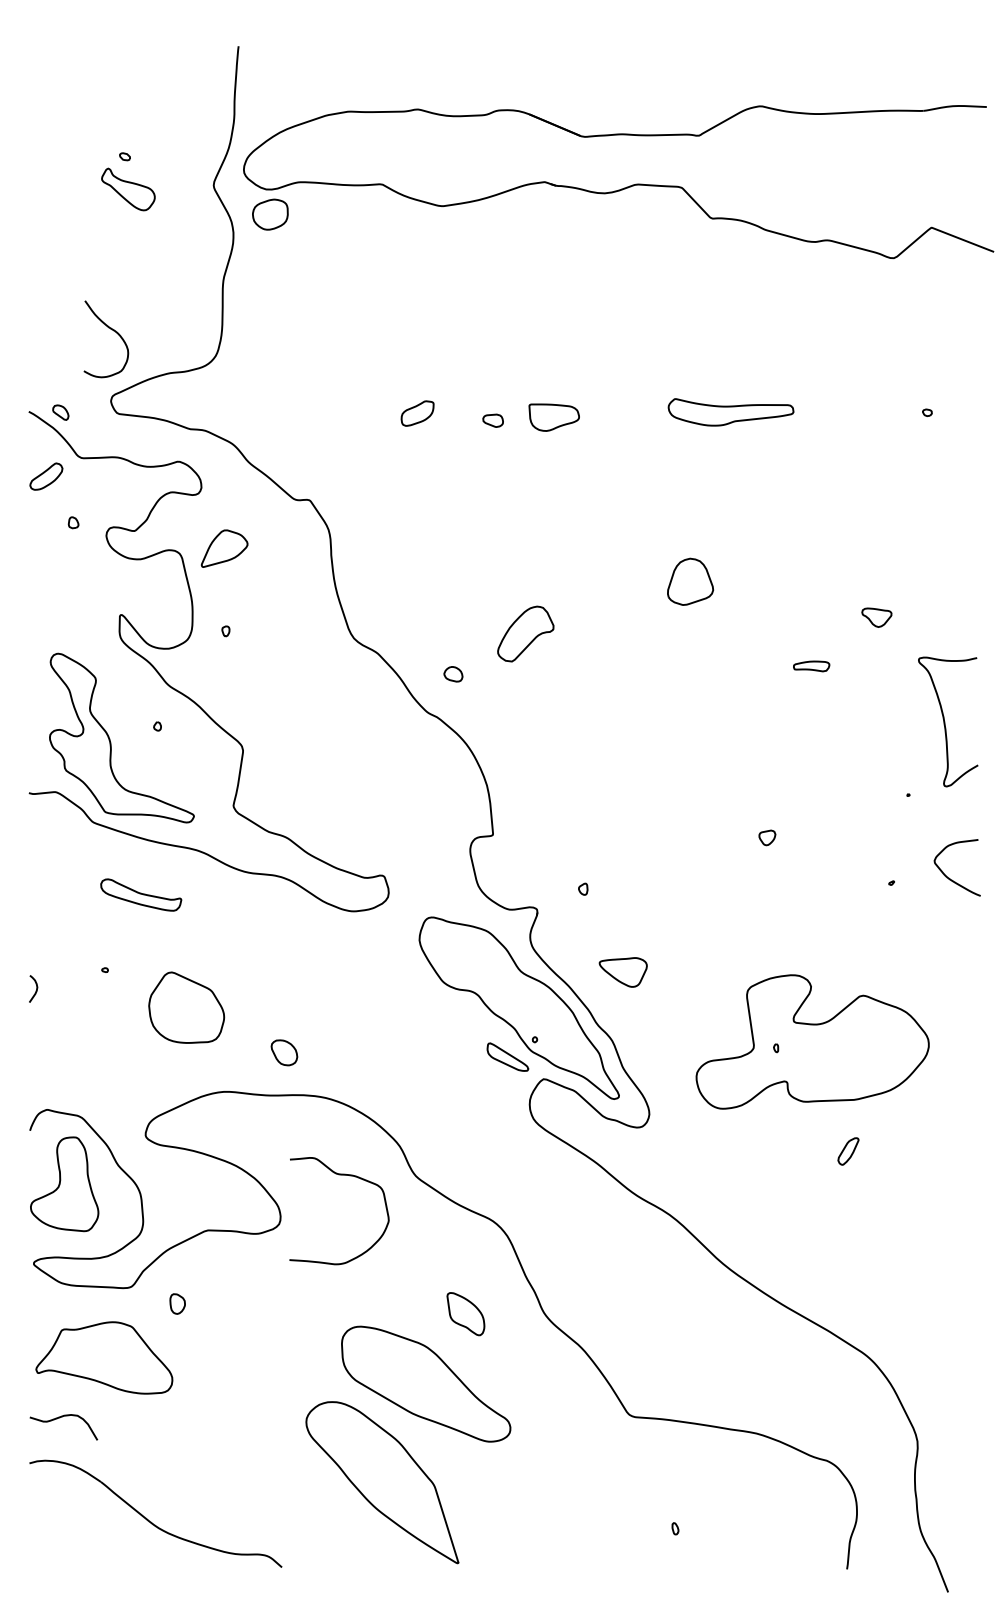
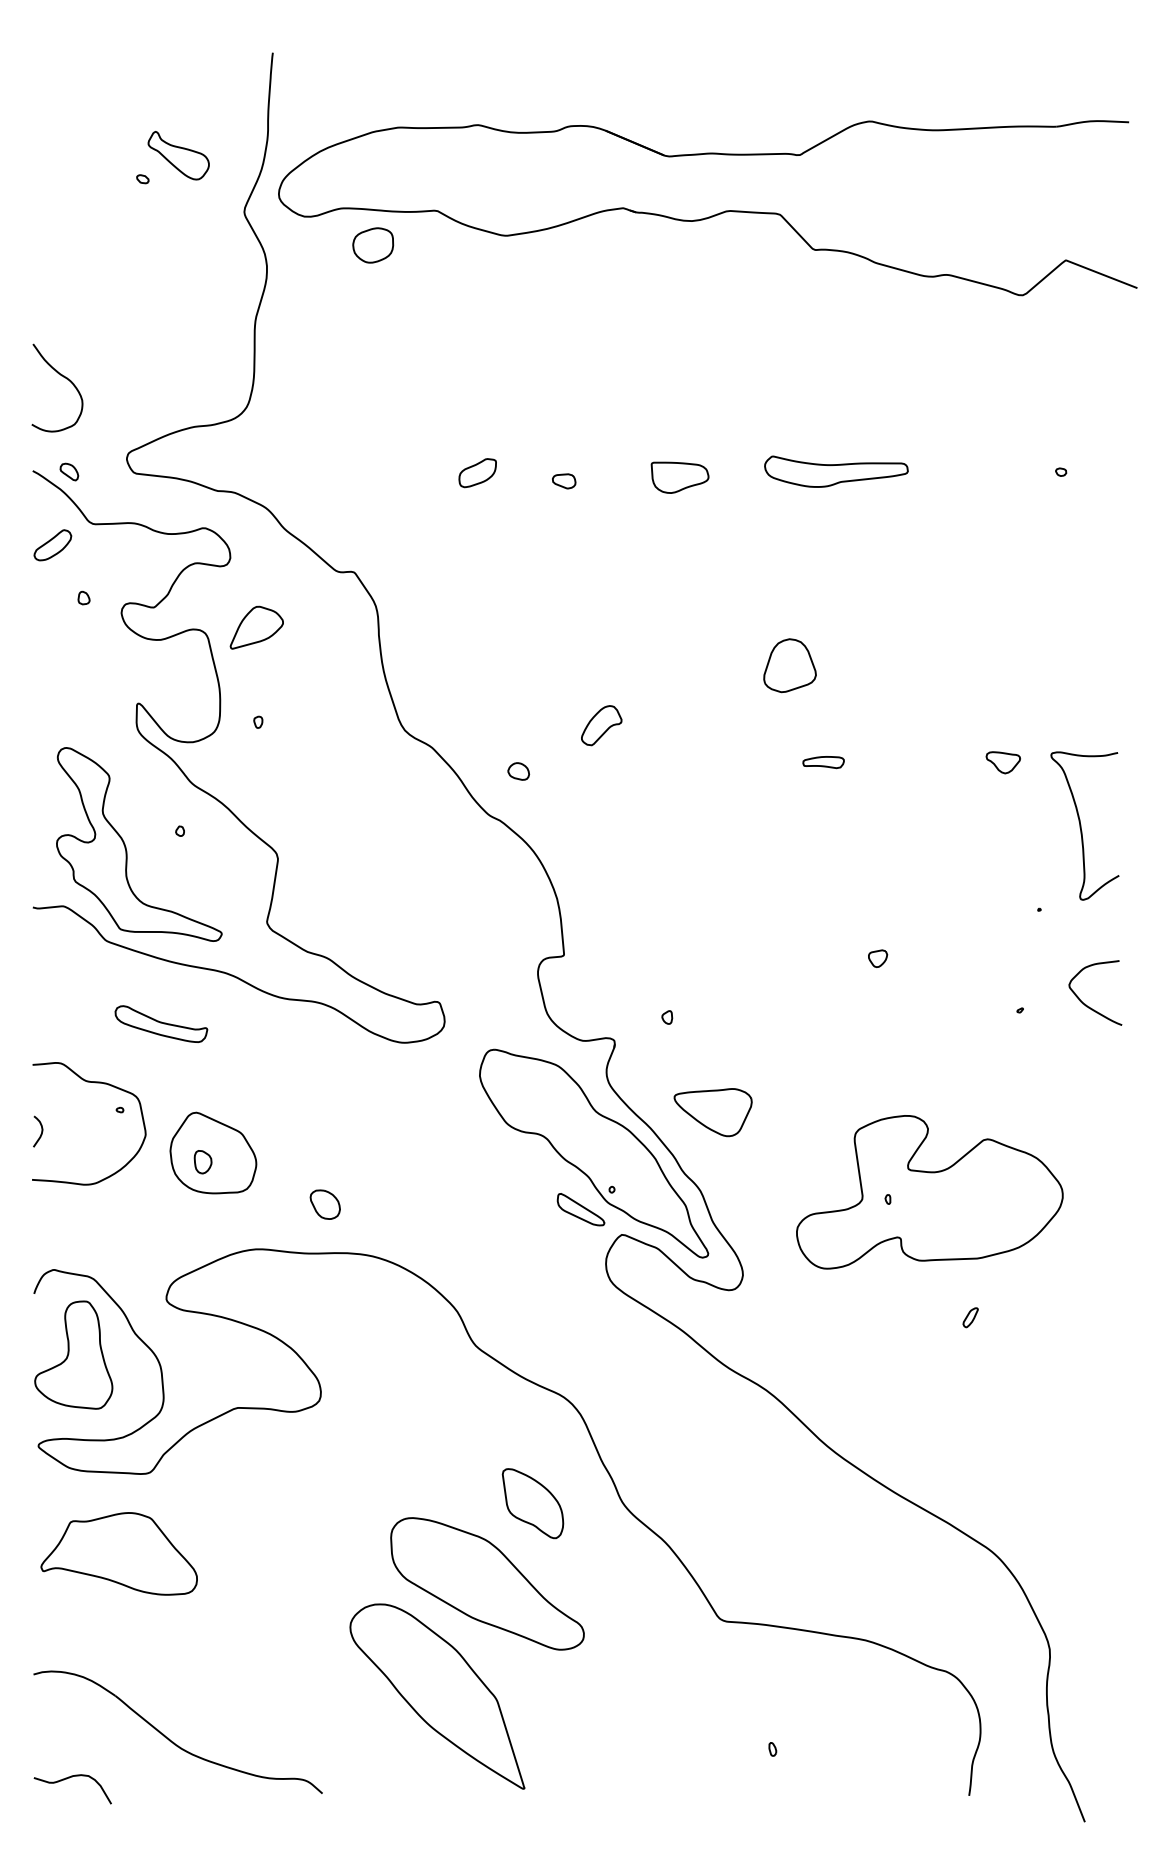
part: (128, 189) -> (178, 155), moved
part: (270, 214) -> (373, 245), moved
curve: (111, 330) -> (63, 377), moved
part: (553, 417) -> (679, 477), moved
part: (876, 617) -> (1002, 762), moved
part: (525, 634) -> (601, 725), size x0.62
part: (811, 666) -> (823, 762), moved
part: (622, 972) -> (712, 1112), size x1.43
part: (848, 1151) -> (970, 1317), size x0.62
curve: (344, 1175) -> (95, 1083), moved
part: (177, 1304) -> (202, 1162), moved
part: (465, 1313) -> (532, 1503), size x1.43
curve: (60, 1417) -> (69, 1778), moved

